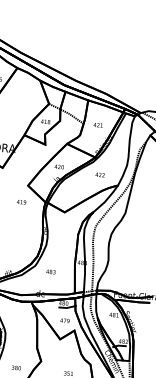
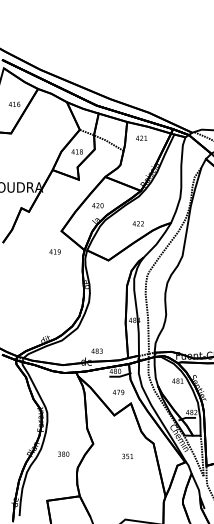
text: (98, 124) -> (141, 137), moved
text: (99, 174) -> (137, 223), moved
text: (50, 271) -> (96, 350), moved

